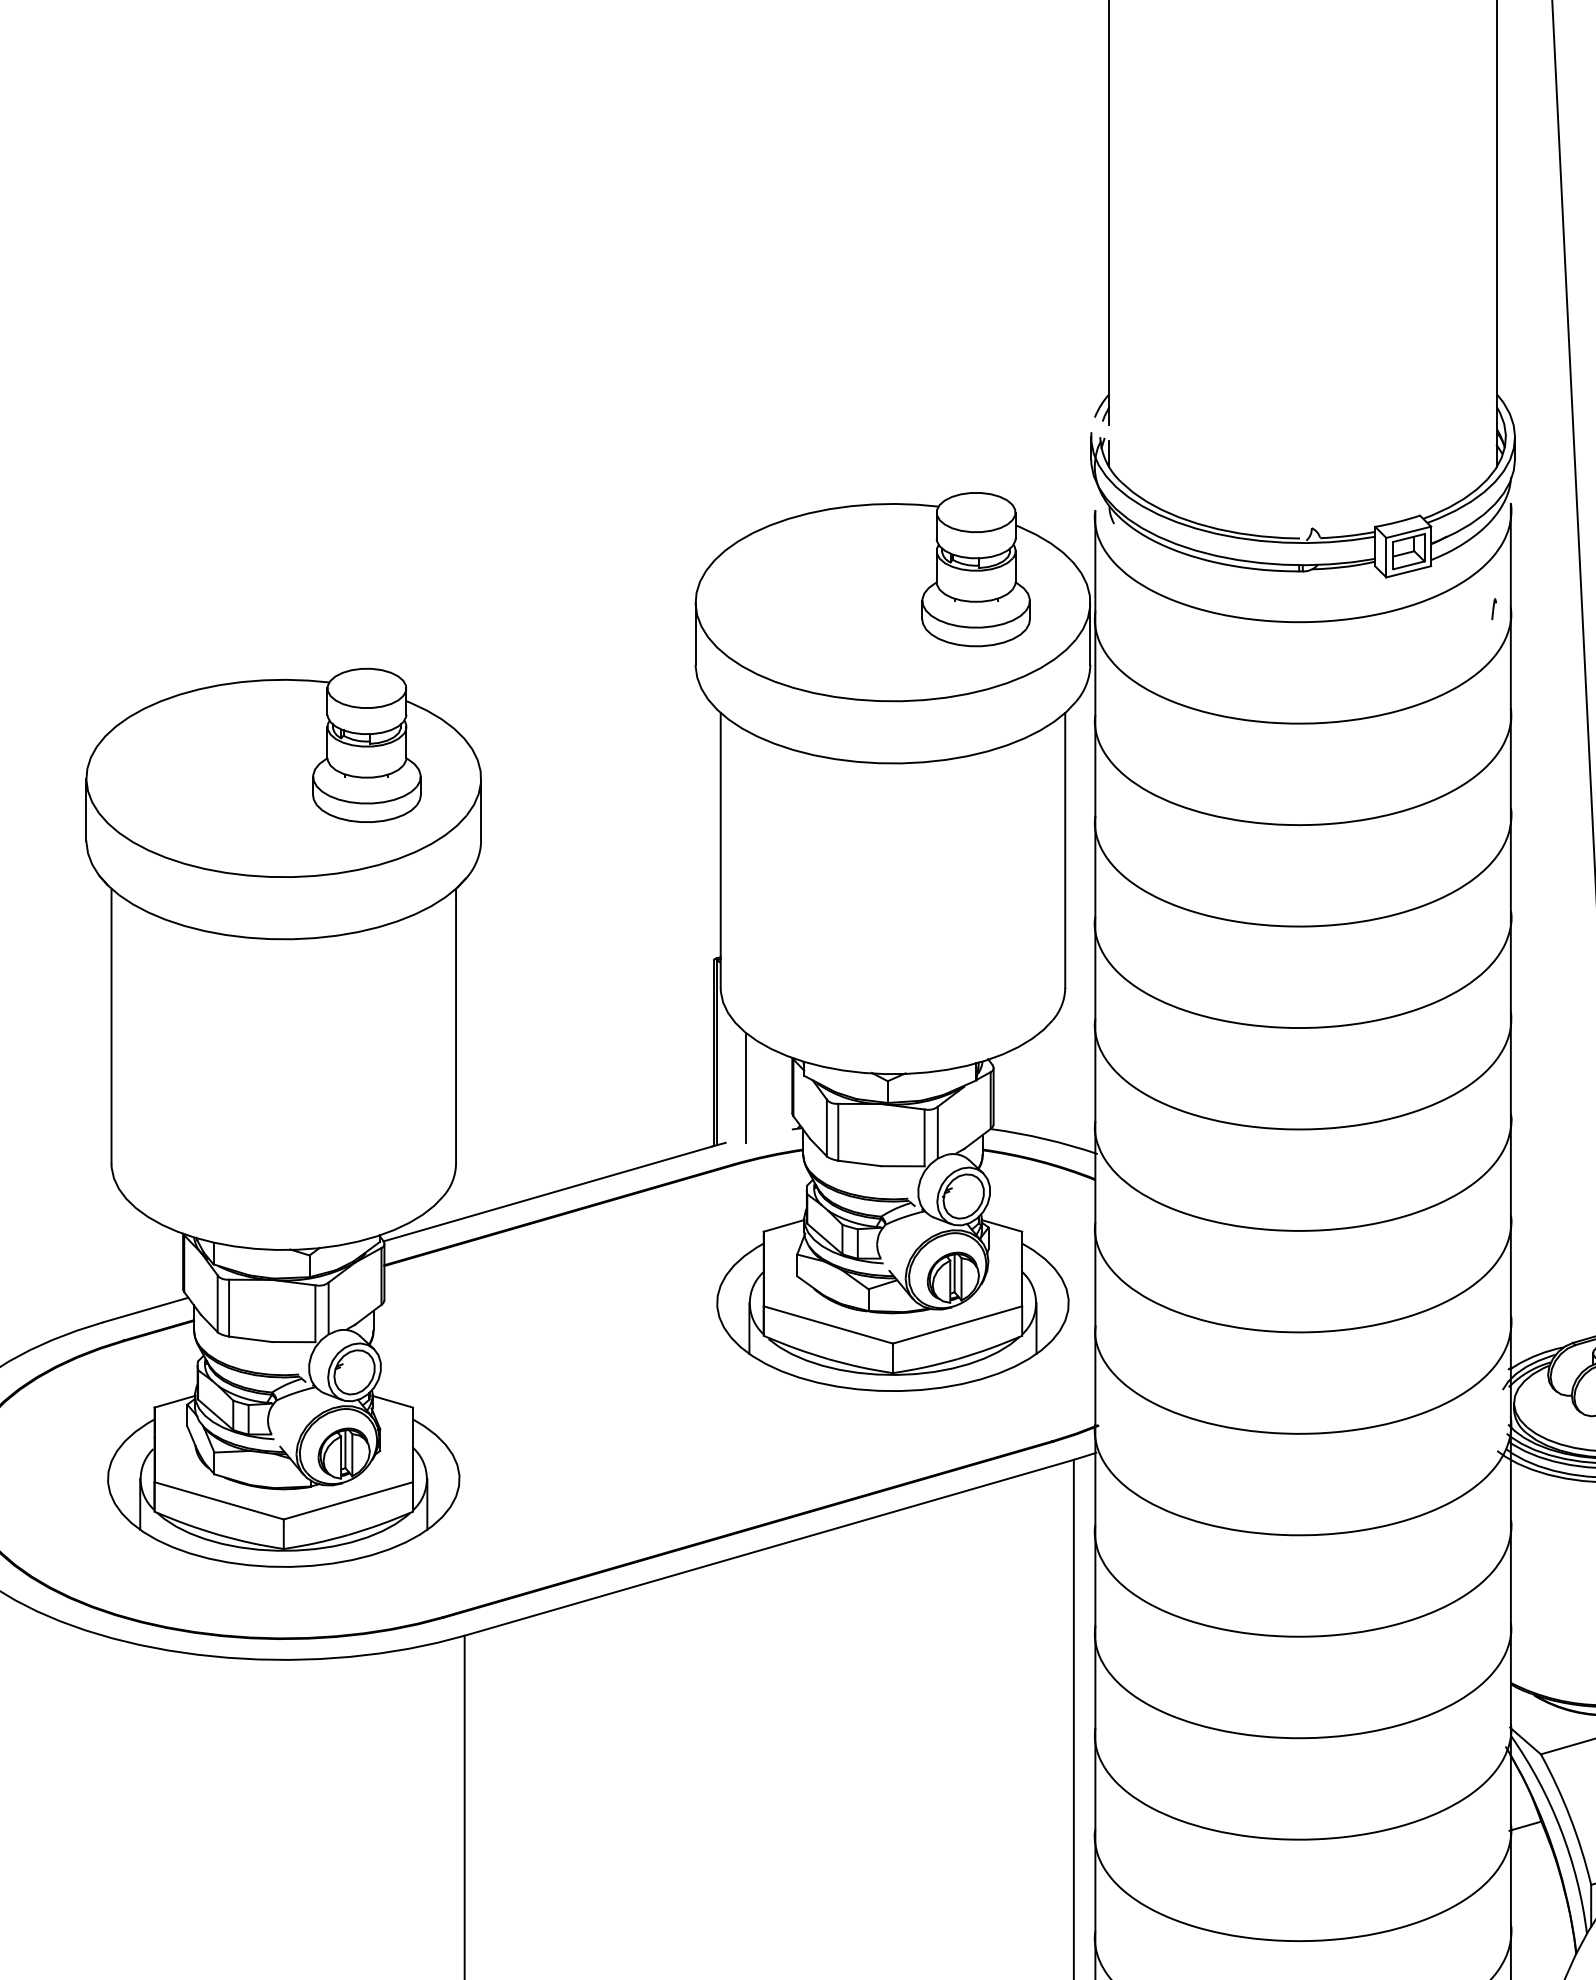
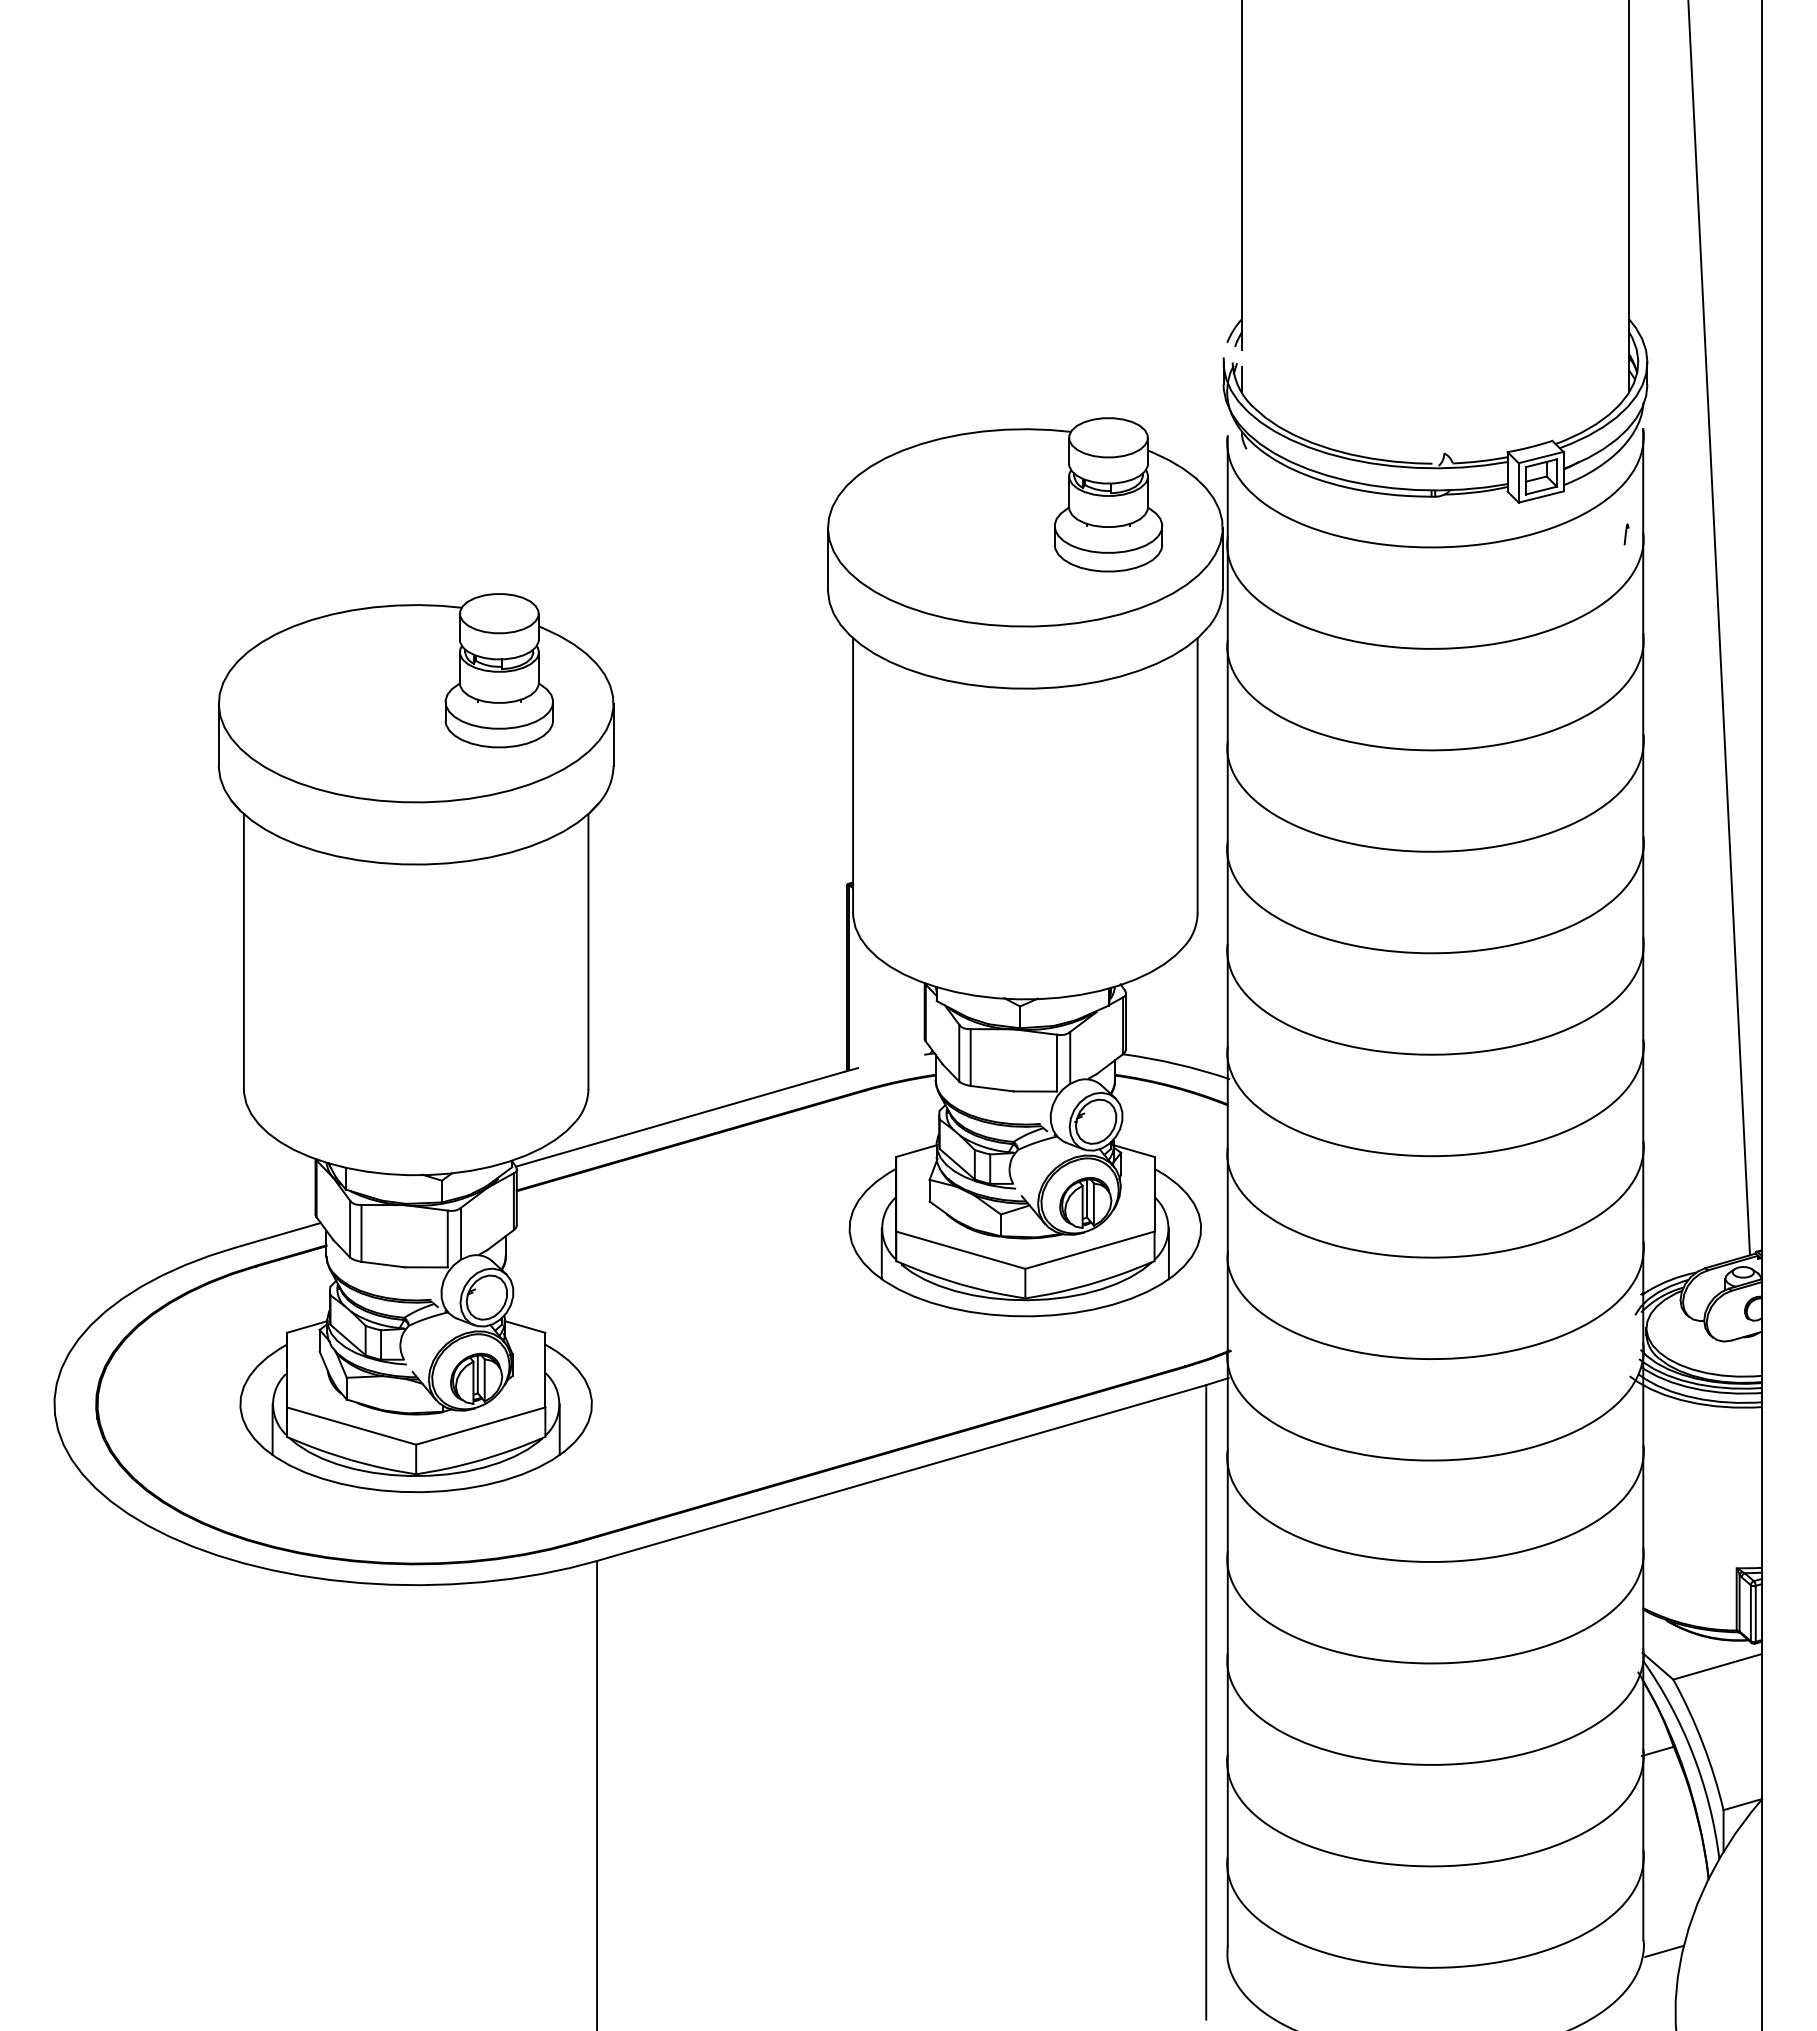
line: (746, 1087) -> (878, 1012), removed

